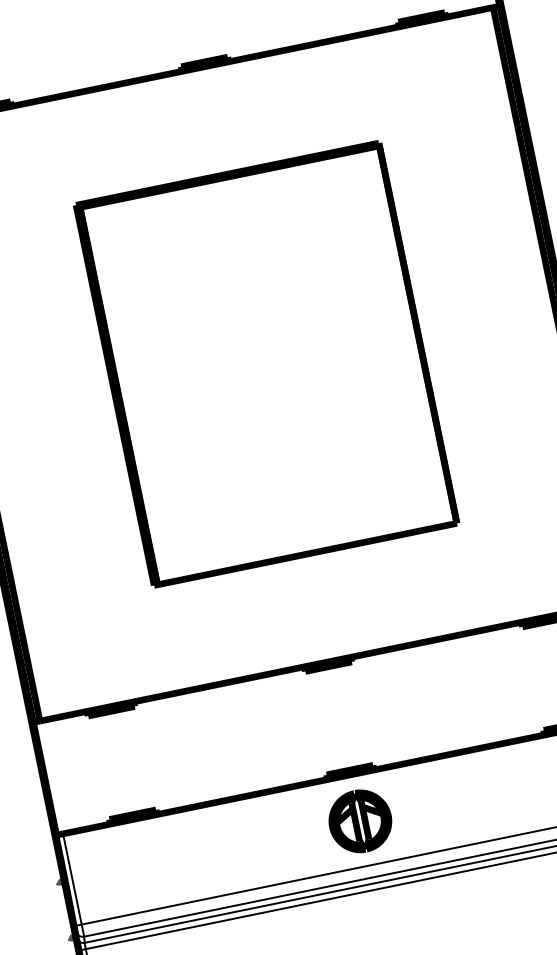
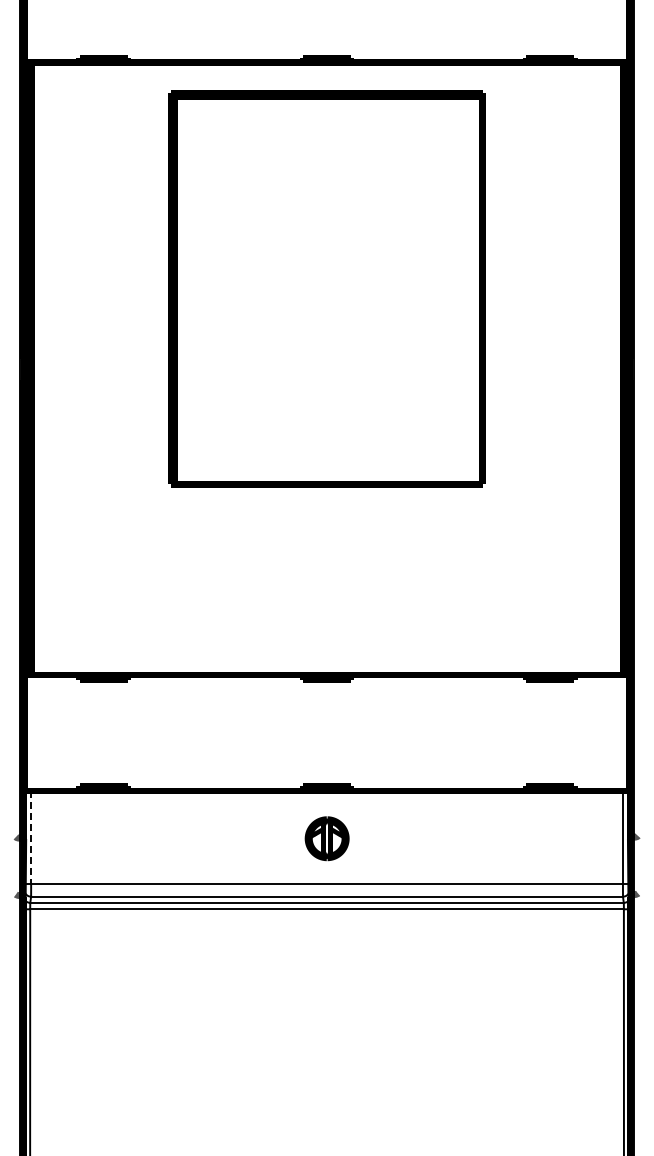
part: (265, 364) -> (326, 288), moved
part: (360, 820) -> (327, 838), size x0.7
line: (72, 879) -> (31, 837), solid -> dashed

